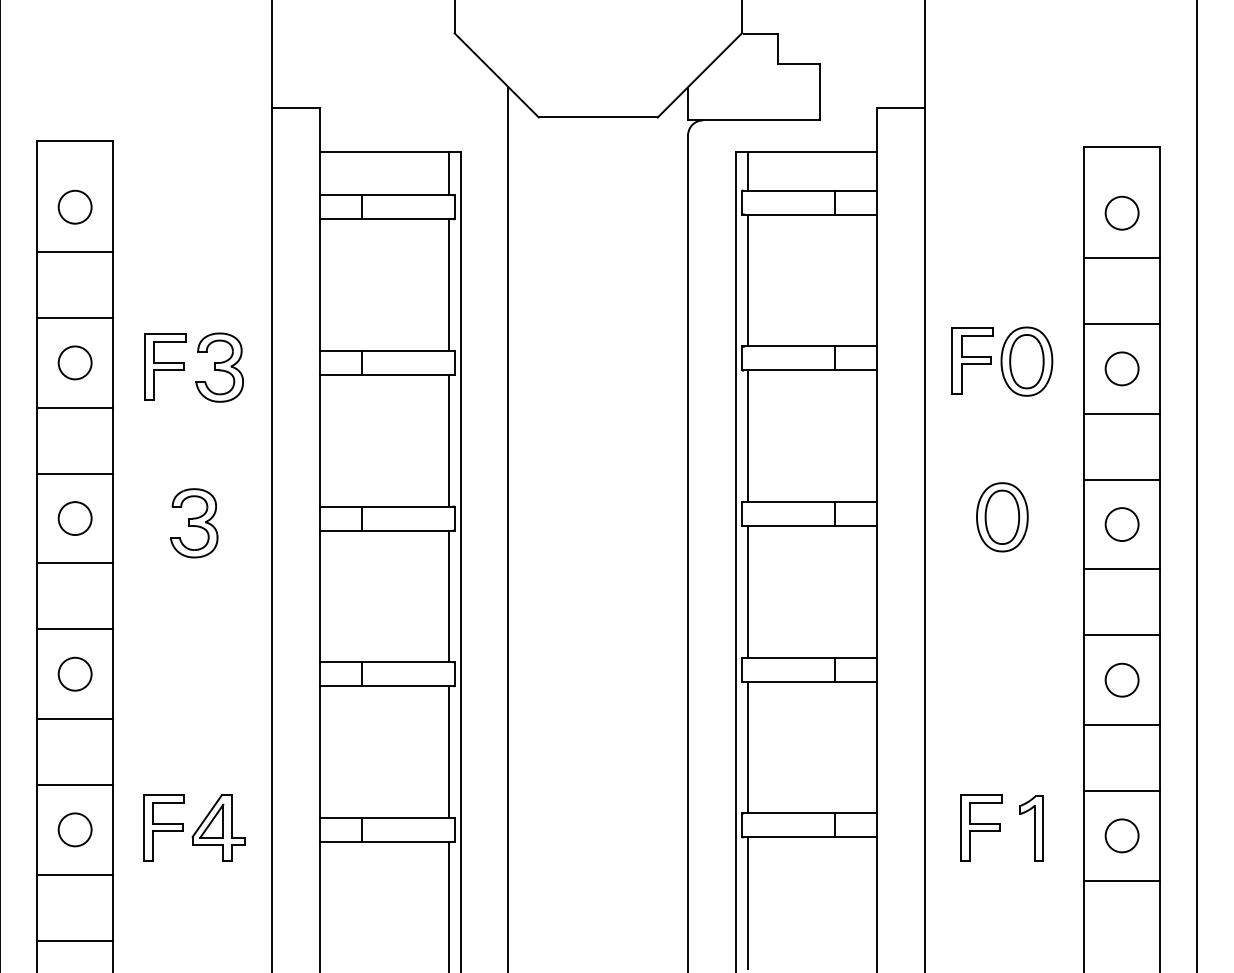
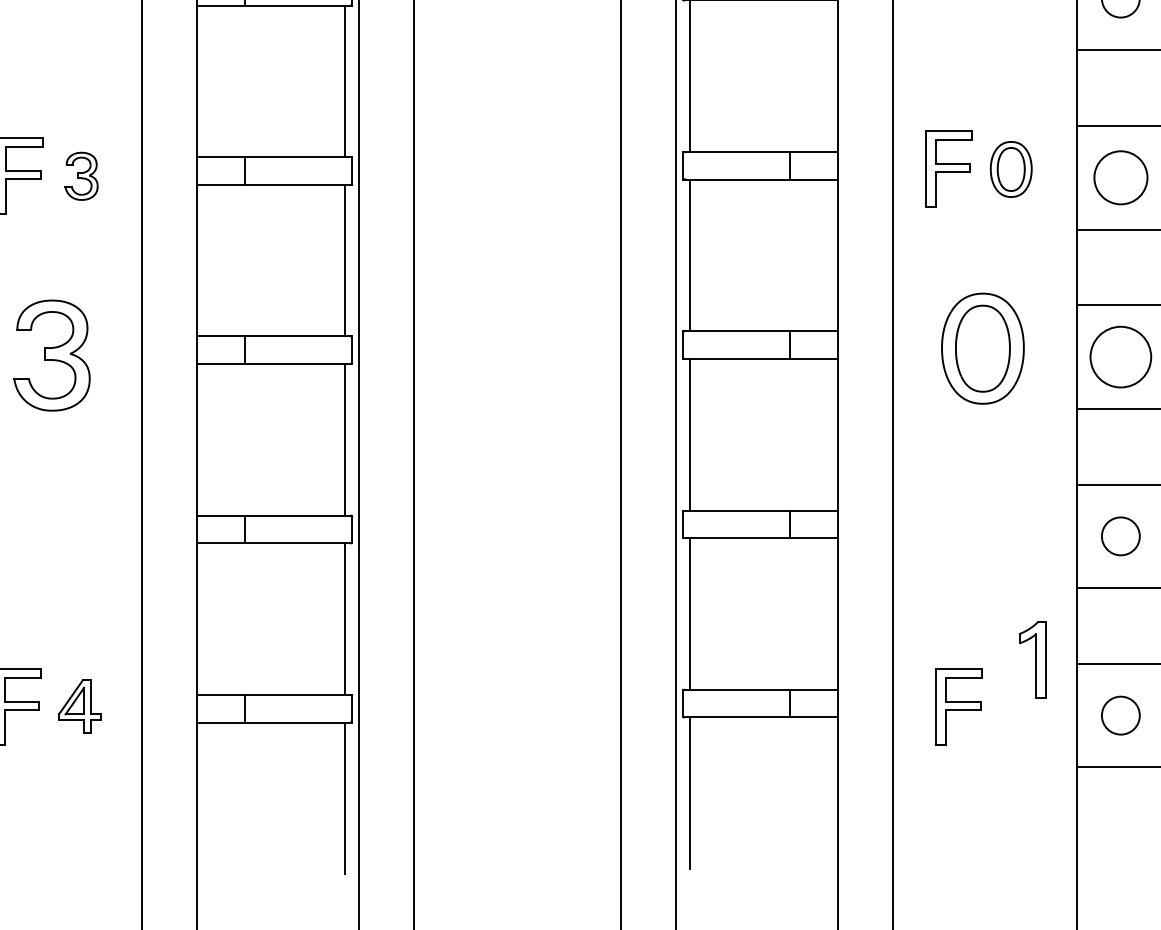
part: (1026, 361) -> (1010, 169), size x0.7
part: (219, 367) -> (81, 176), size x0.6
circle: (1121, 368) -> (1120, 177), size x1.4
part: (1002, 517) -> (983, 348), size x1.4
part: (194, 523) -> (52, 355), size x1.4
circle: (1121, 524) -> (1120, 357), size x1.6
part: (218, 827) -> (80, 705), size x0.7
part: (1031, 828) -> (1032, 659), moved

